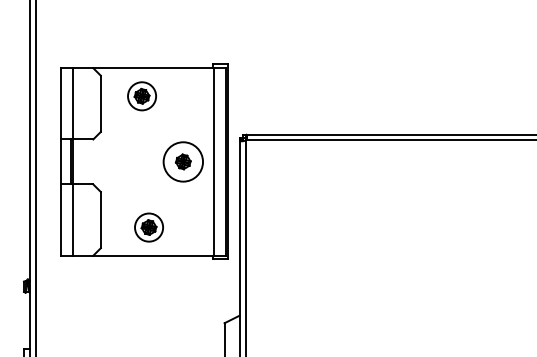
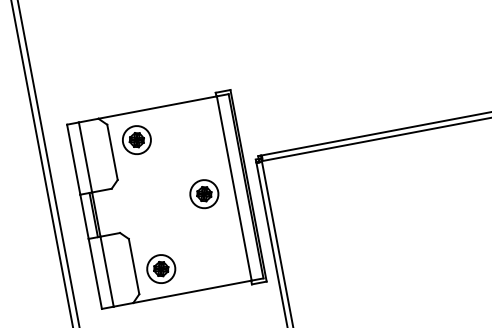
part: (141, 96) -> (136, 140), moved
circle: (183, 161) -> (204, 193), size x0.71
part: (148, 227) -> (160, 269), moved

